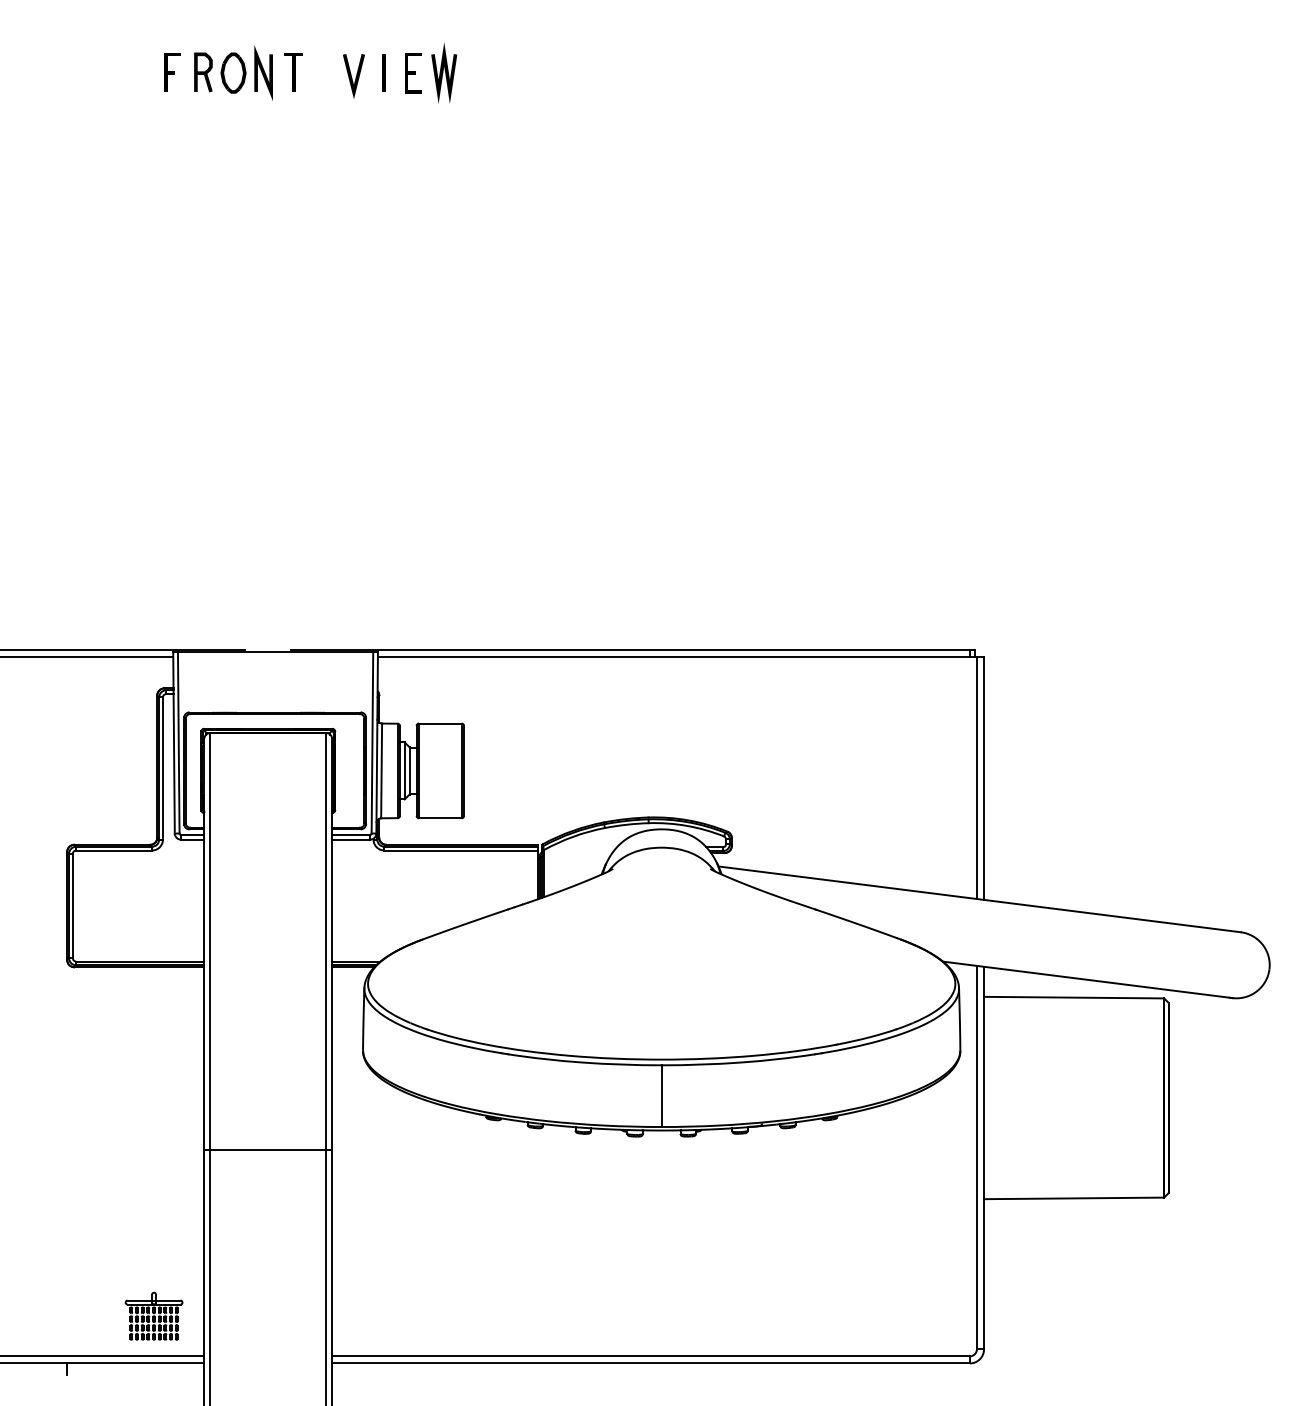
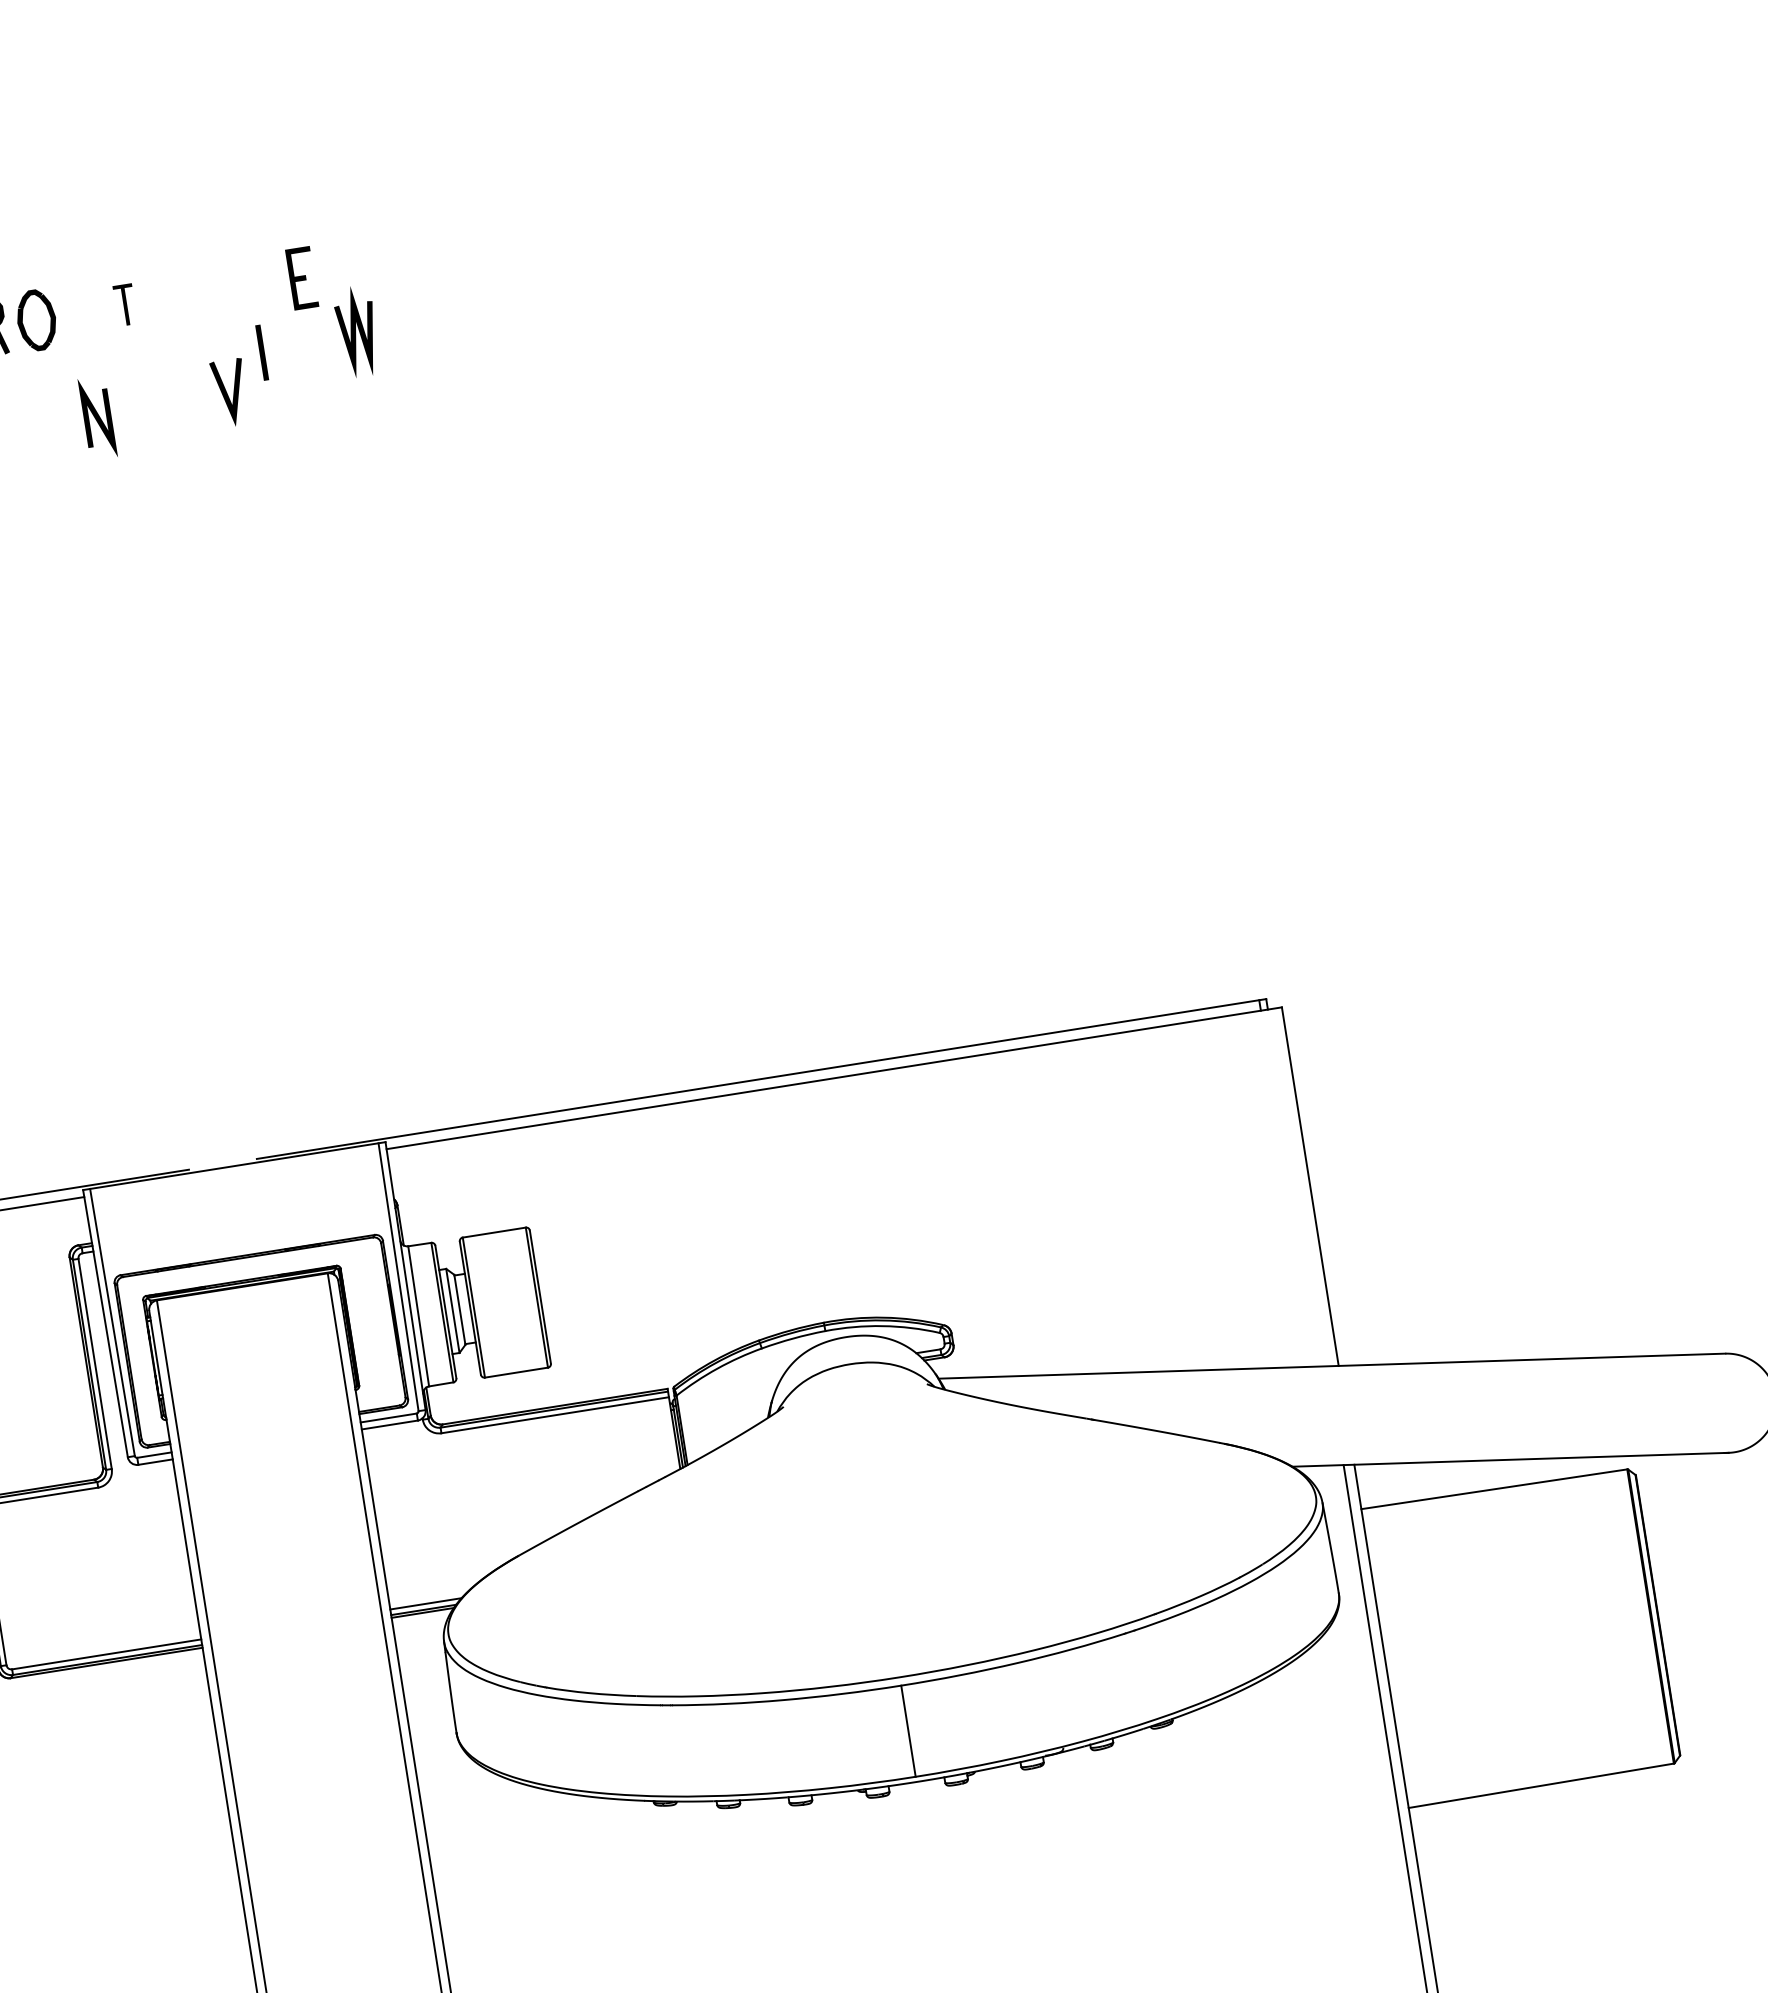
line: (263, 72) -> (97, 417), moved
part: (293, 72) -> (125, 305), size x0.7
line: (383, 72) -> (261, 351), moved
line: (443, 73) -> (356, 332), moved
line: (352, 77) -> (228, 394), moved
line: (976, 778) -> (1299, 1188), removed
line: (268, 1150) -> (340, 1903), removed

